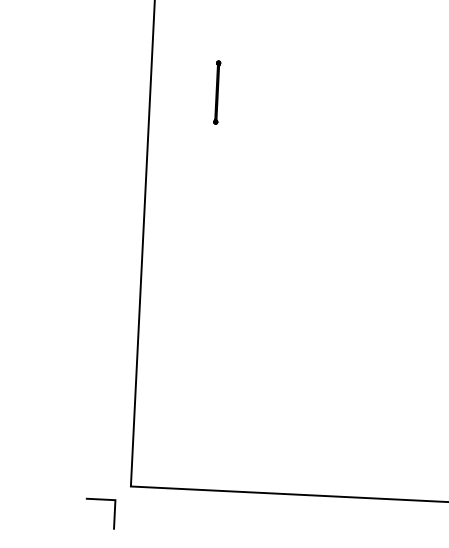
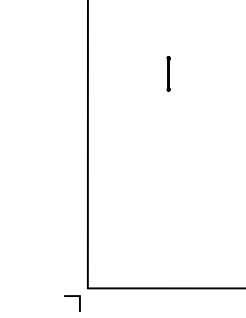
line: (216, 91) -> (168, 73), moved

